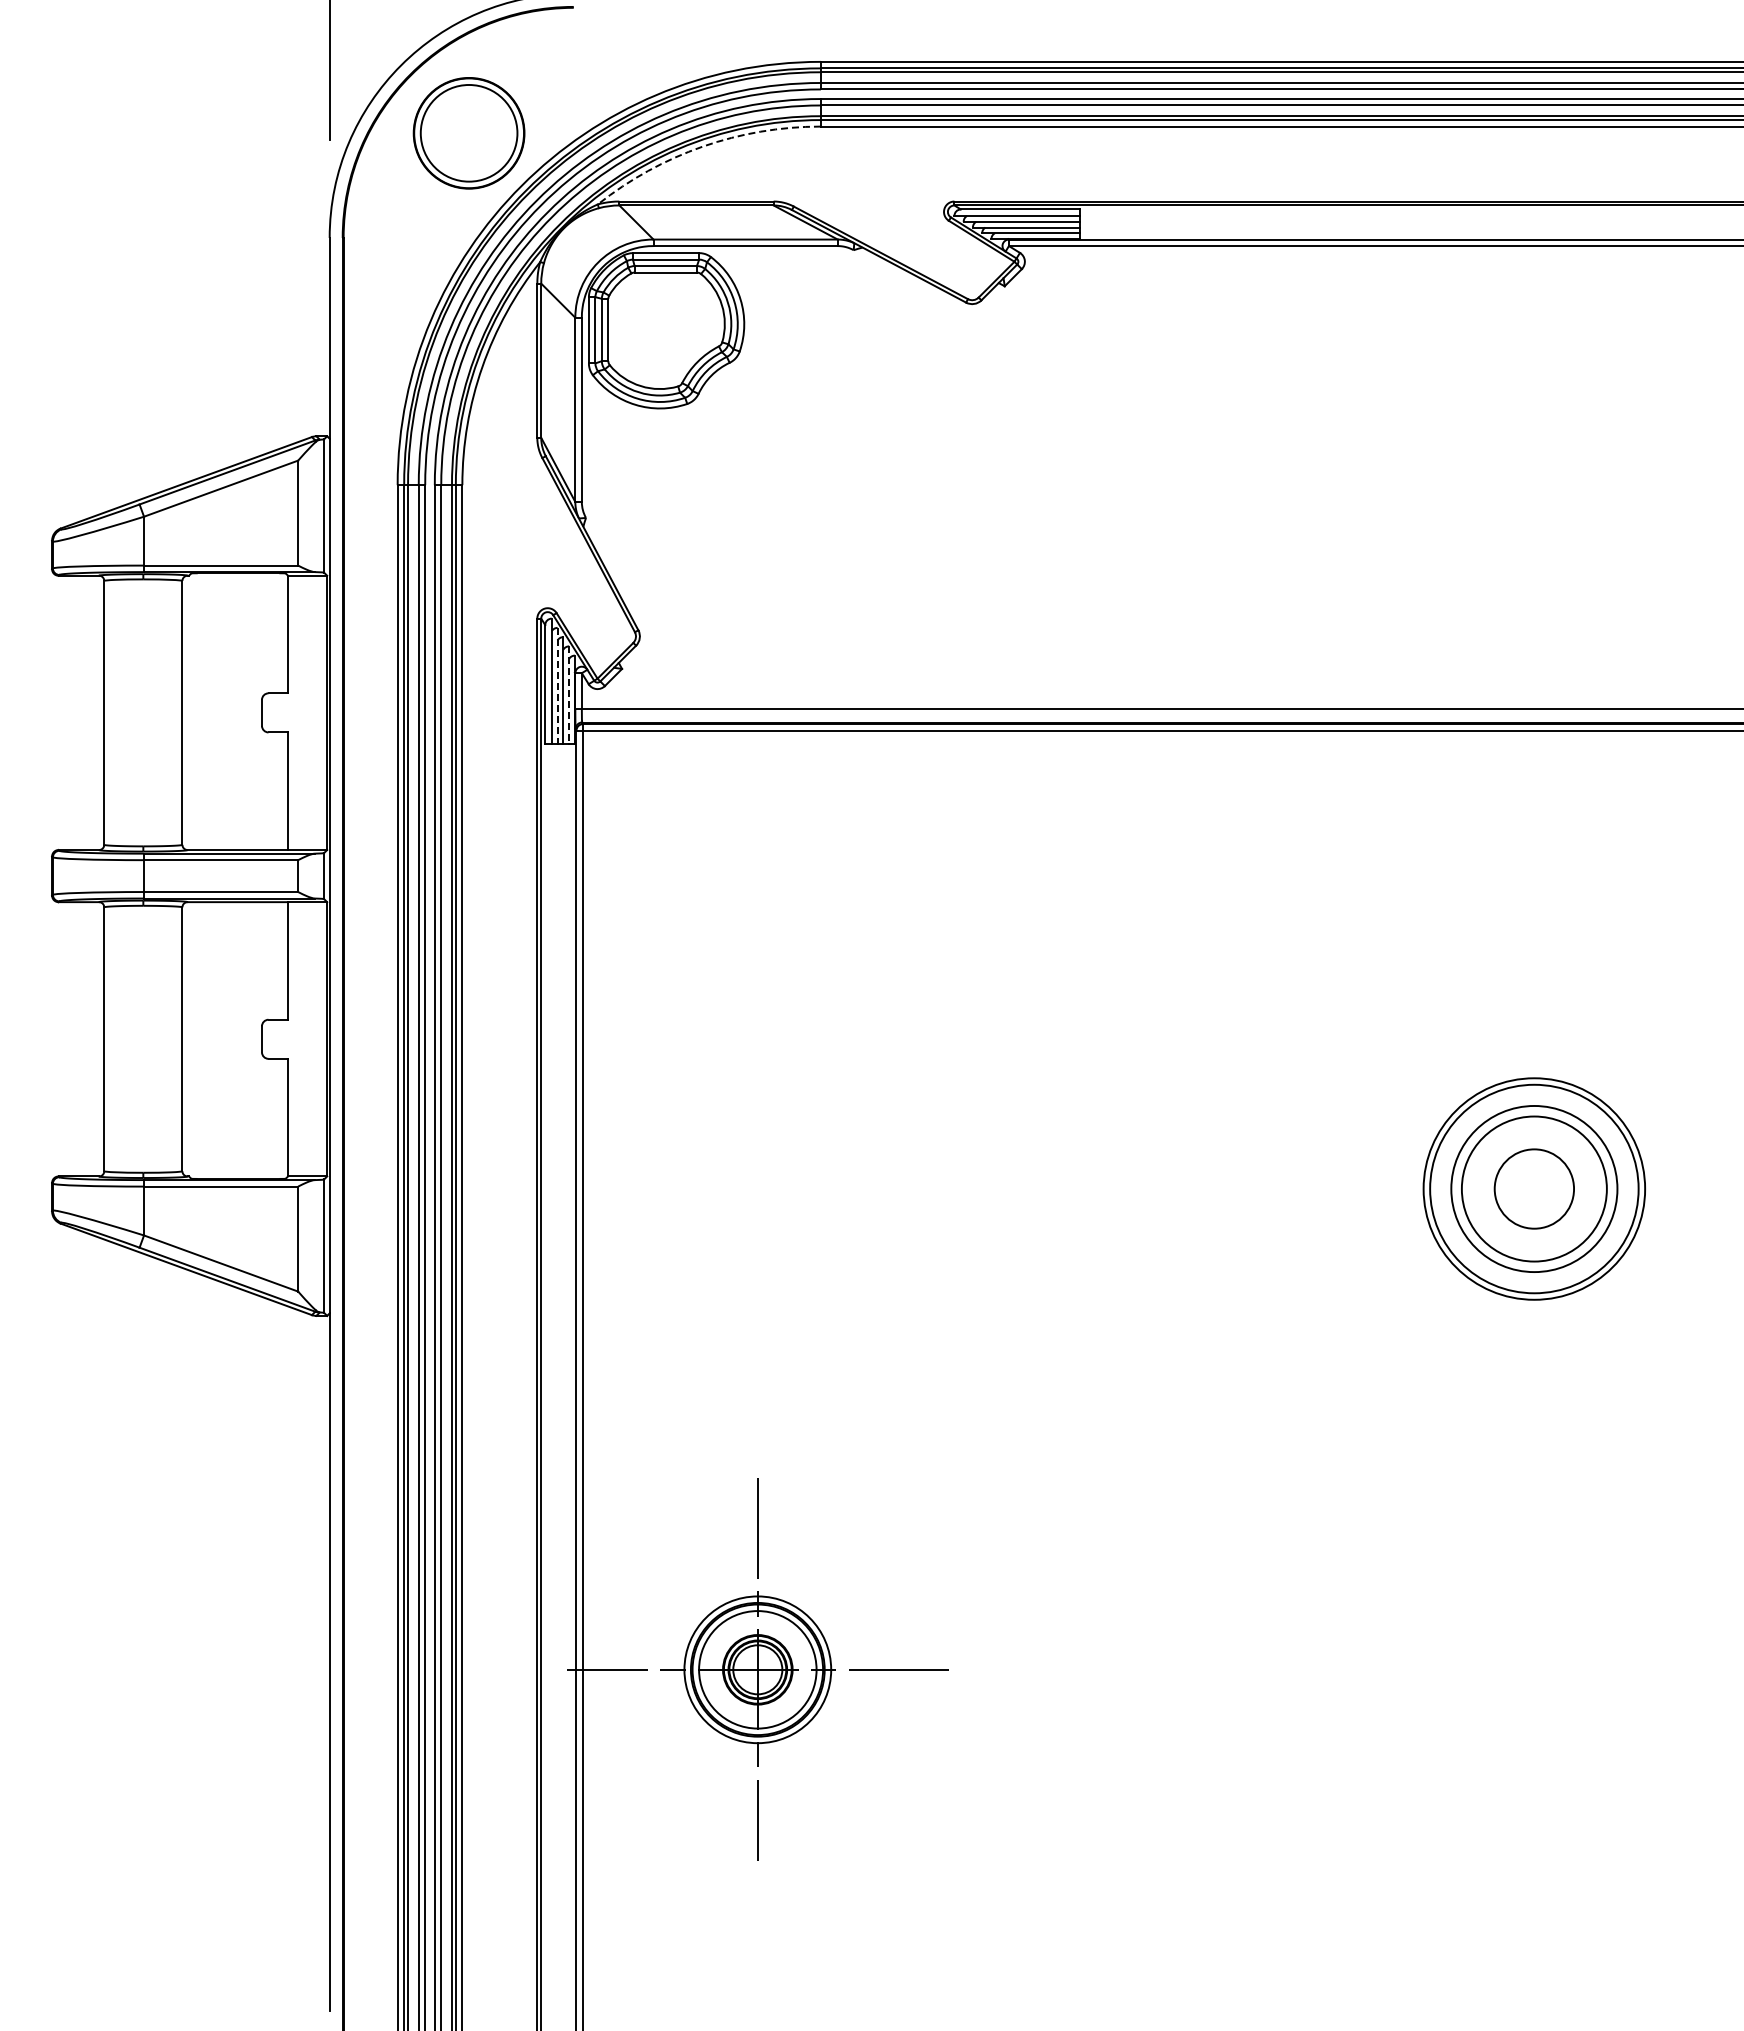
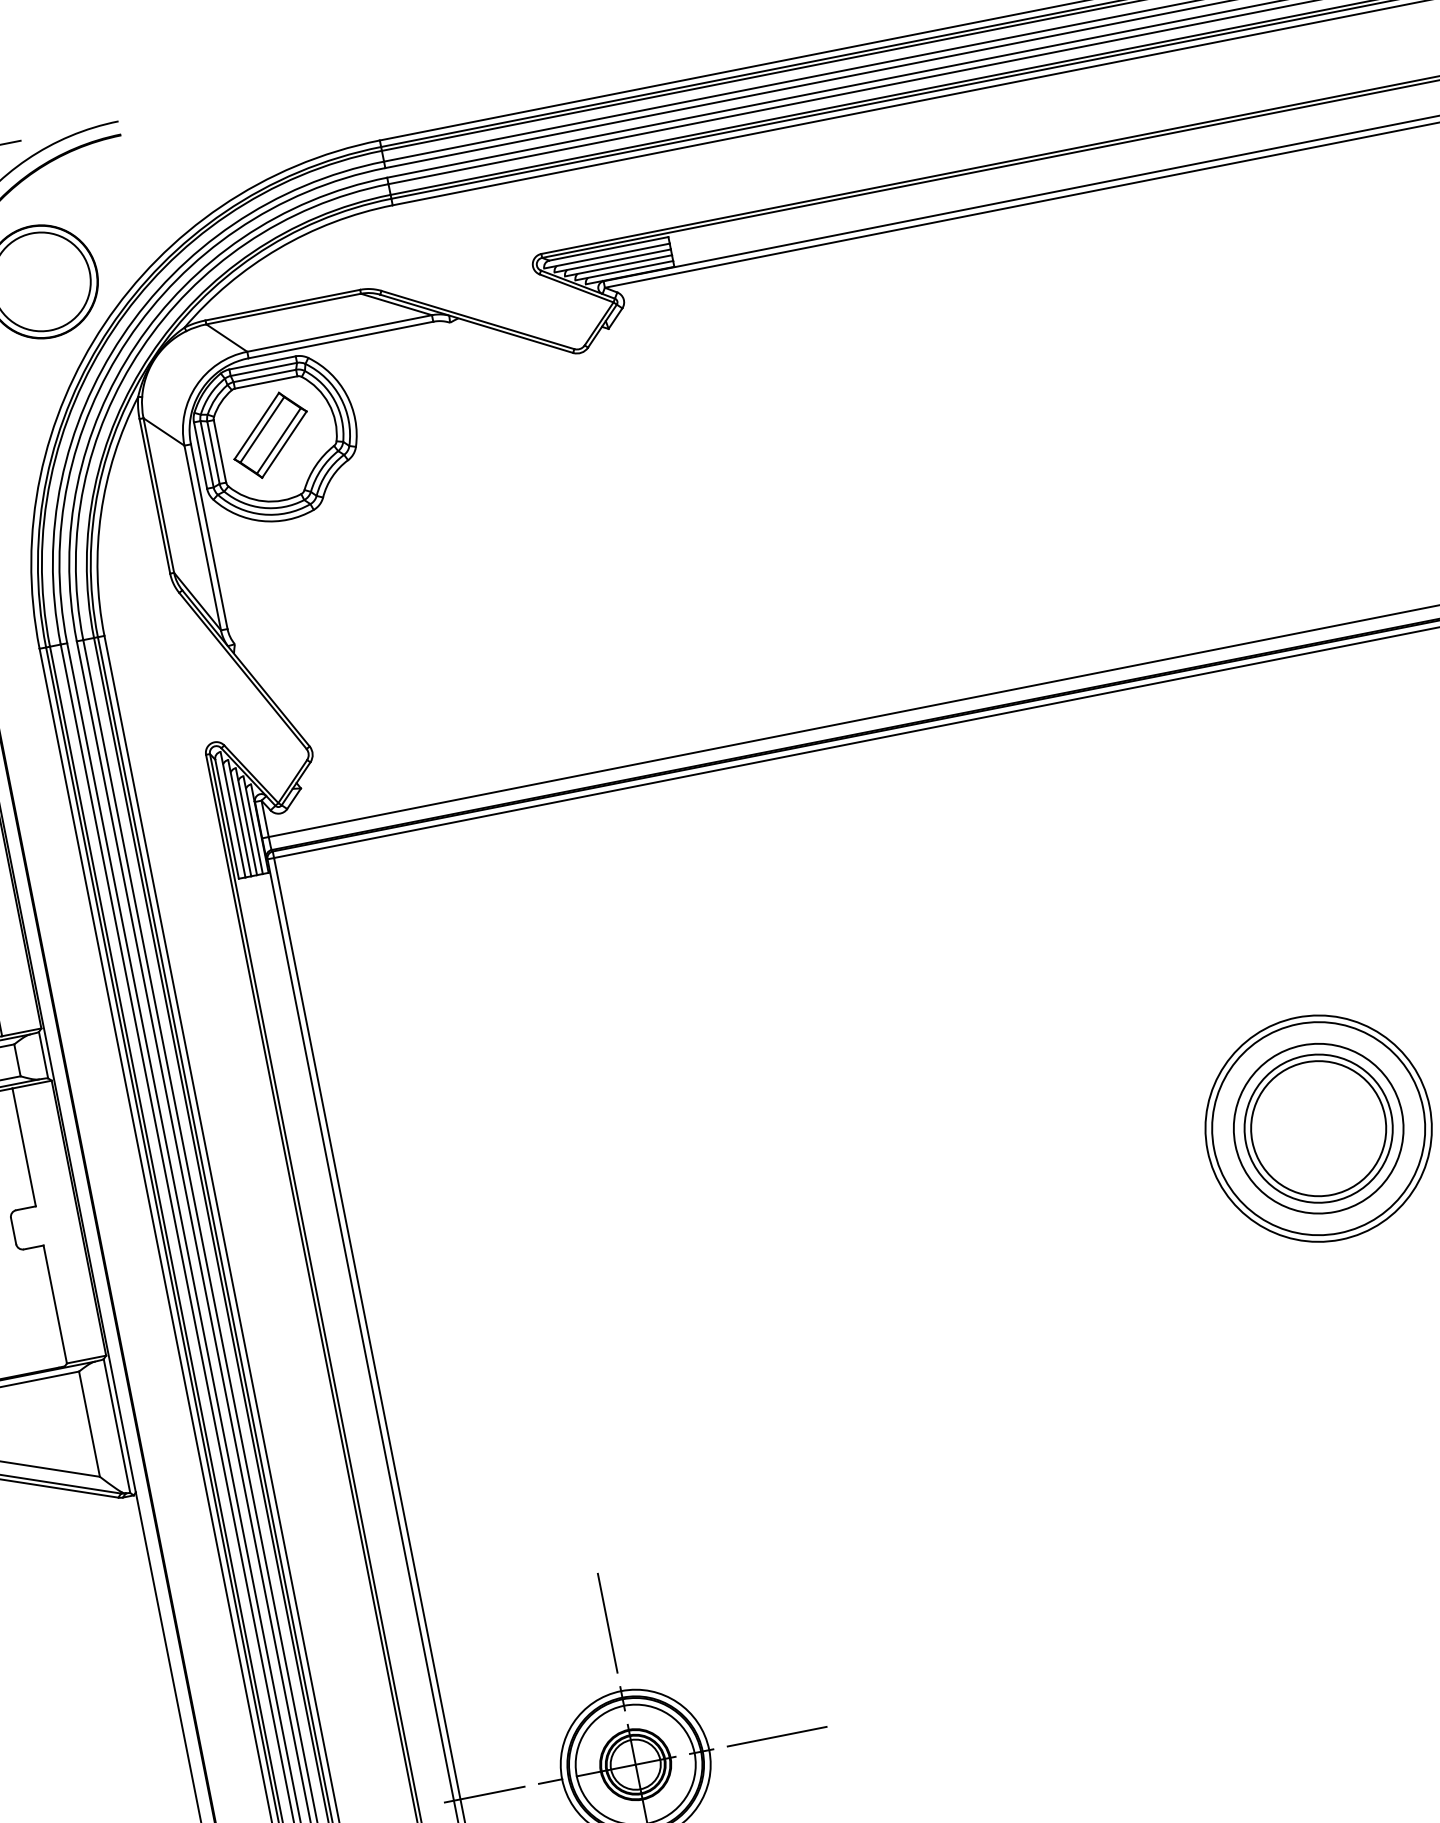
arc: (702, 146) -> (277, 248), dashed -> solid
part: (659, 323) -> (269, 434), added
line: (557, 685) -> (239, 817), dashed -> solid
line: (569, 695) -> (253, 825), dashed -> solid
circle: (1534, 1188) -> (1318, 1128), size x1.67

